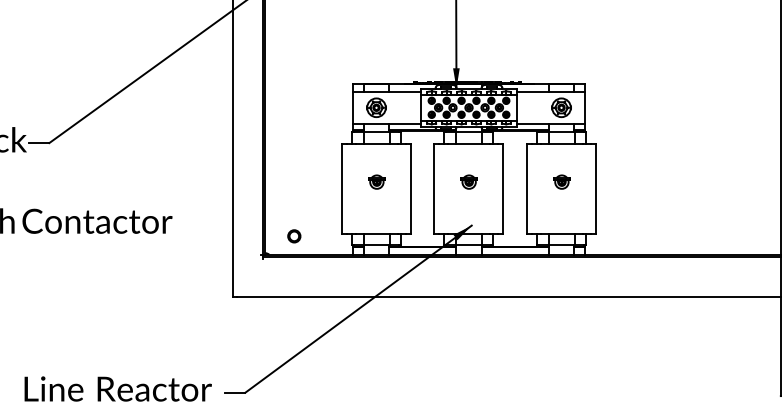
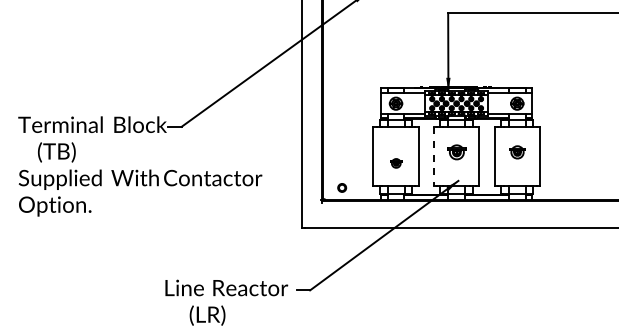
part: (377, 182) -> (396, 163), moved
part: (468, 182) -> (456, 152), size x1.6
part: (561, 182) -> (517, 152), size x1.4
line: (433, 189) -> (433, 157), solid -> dashed

